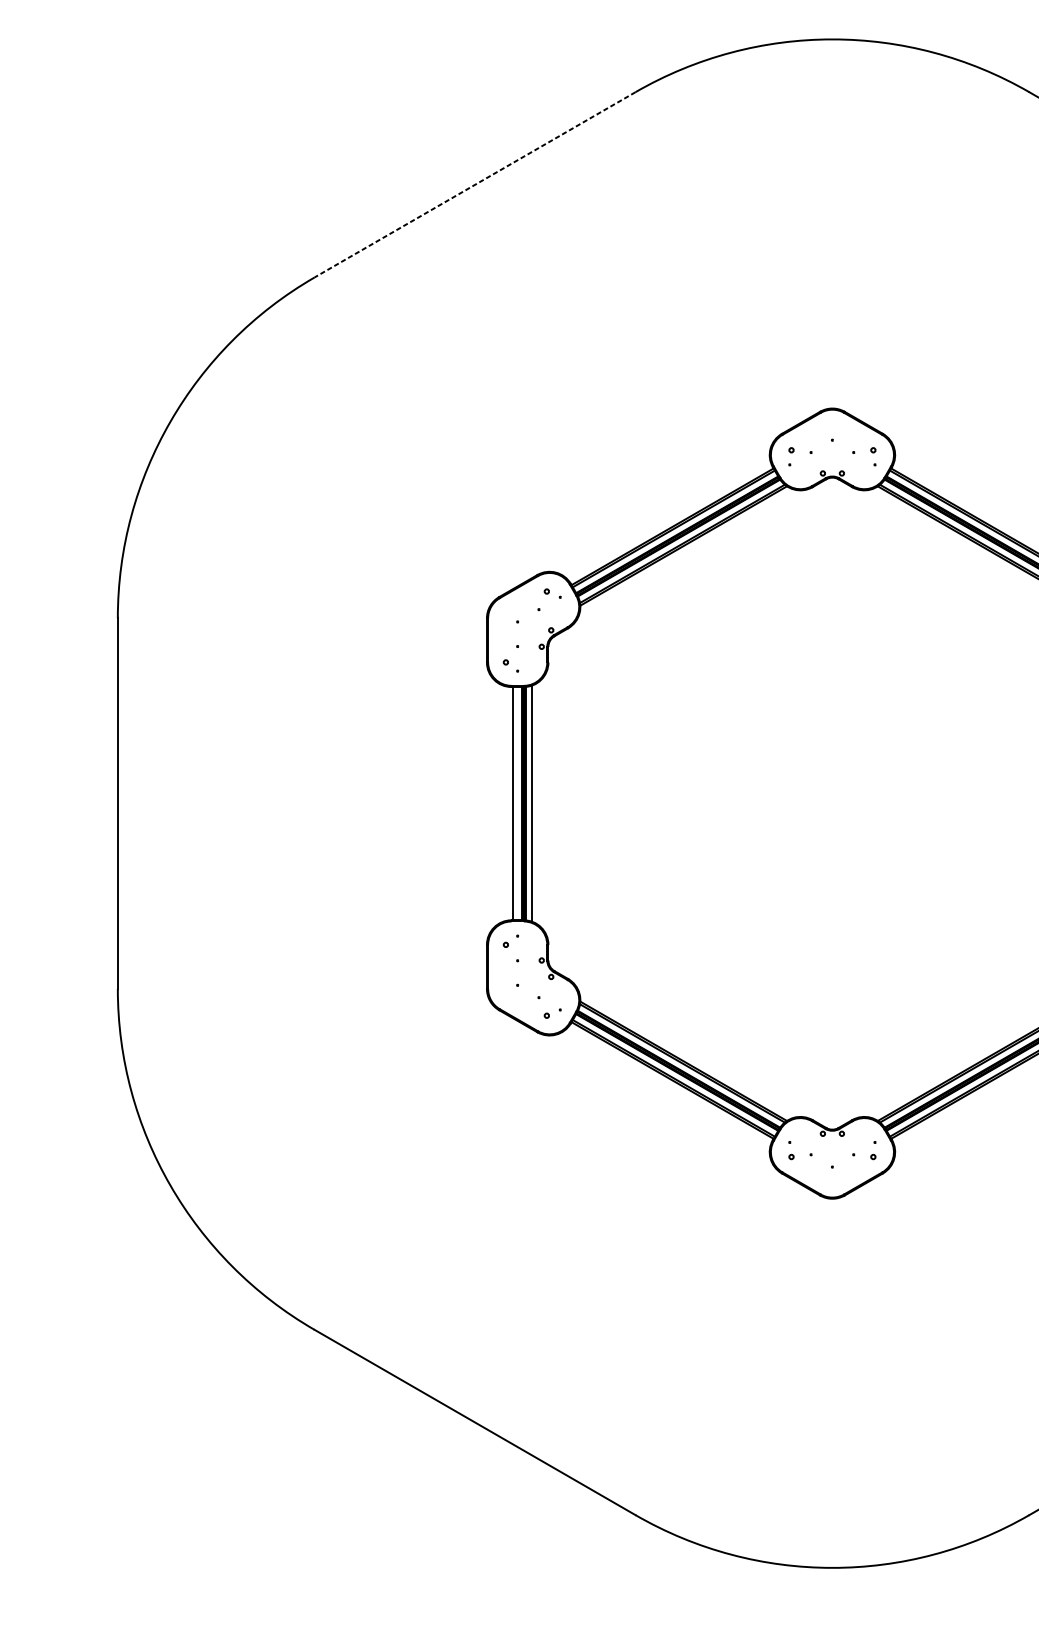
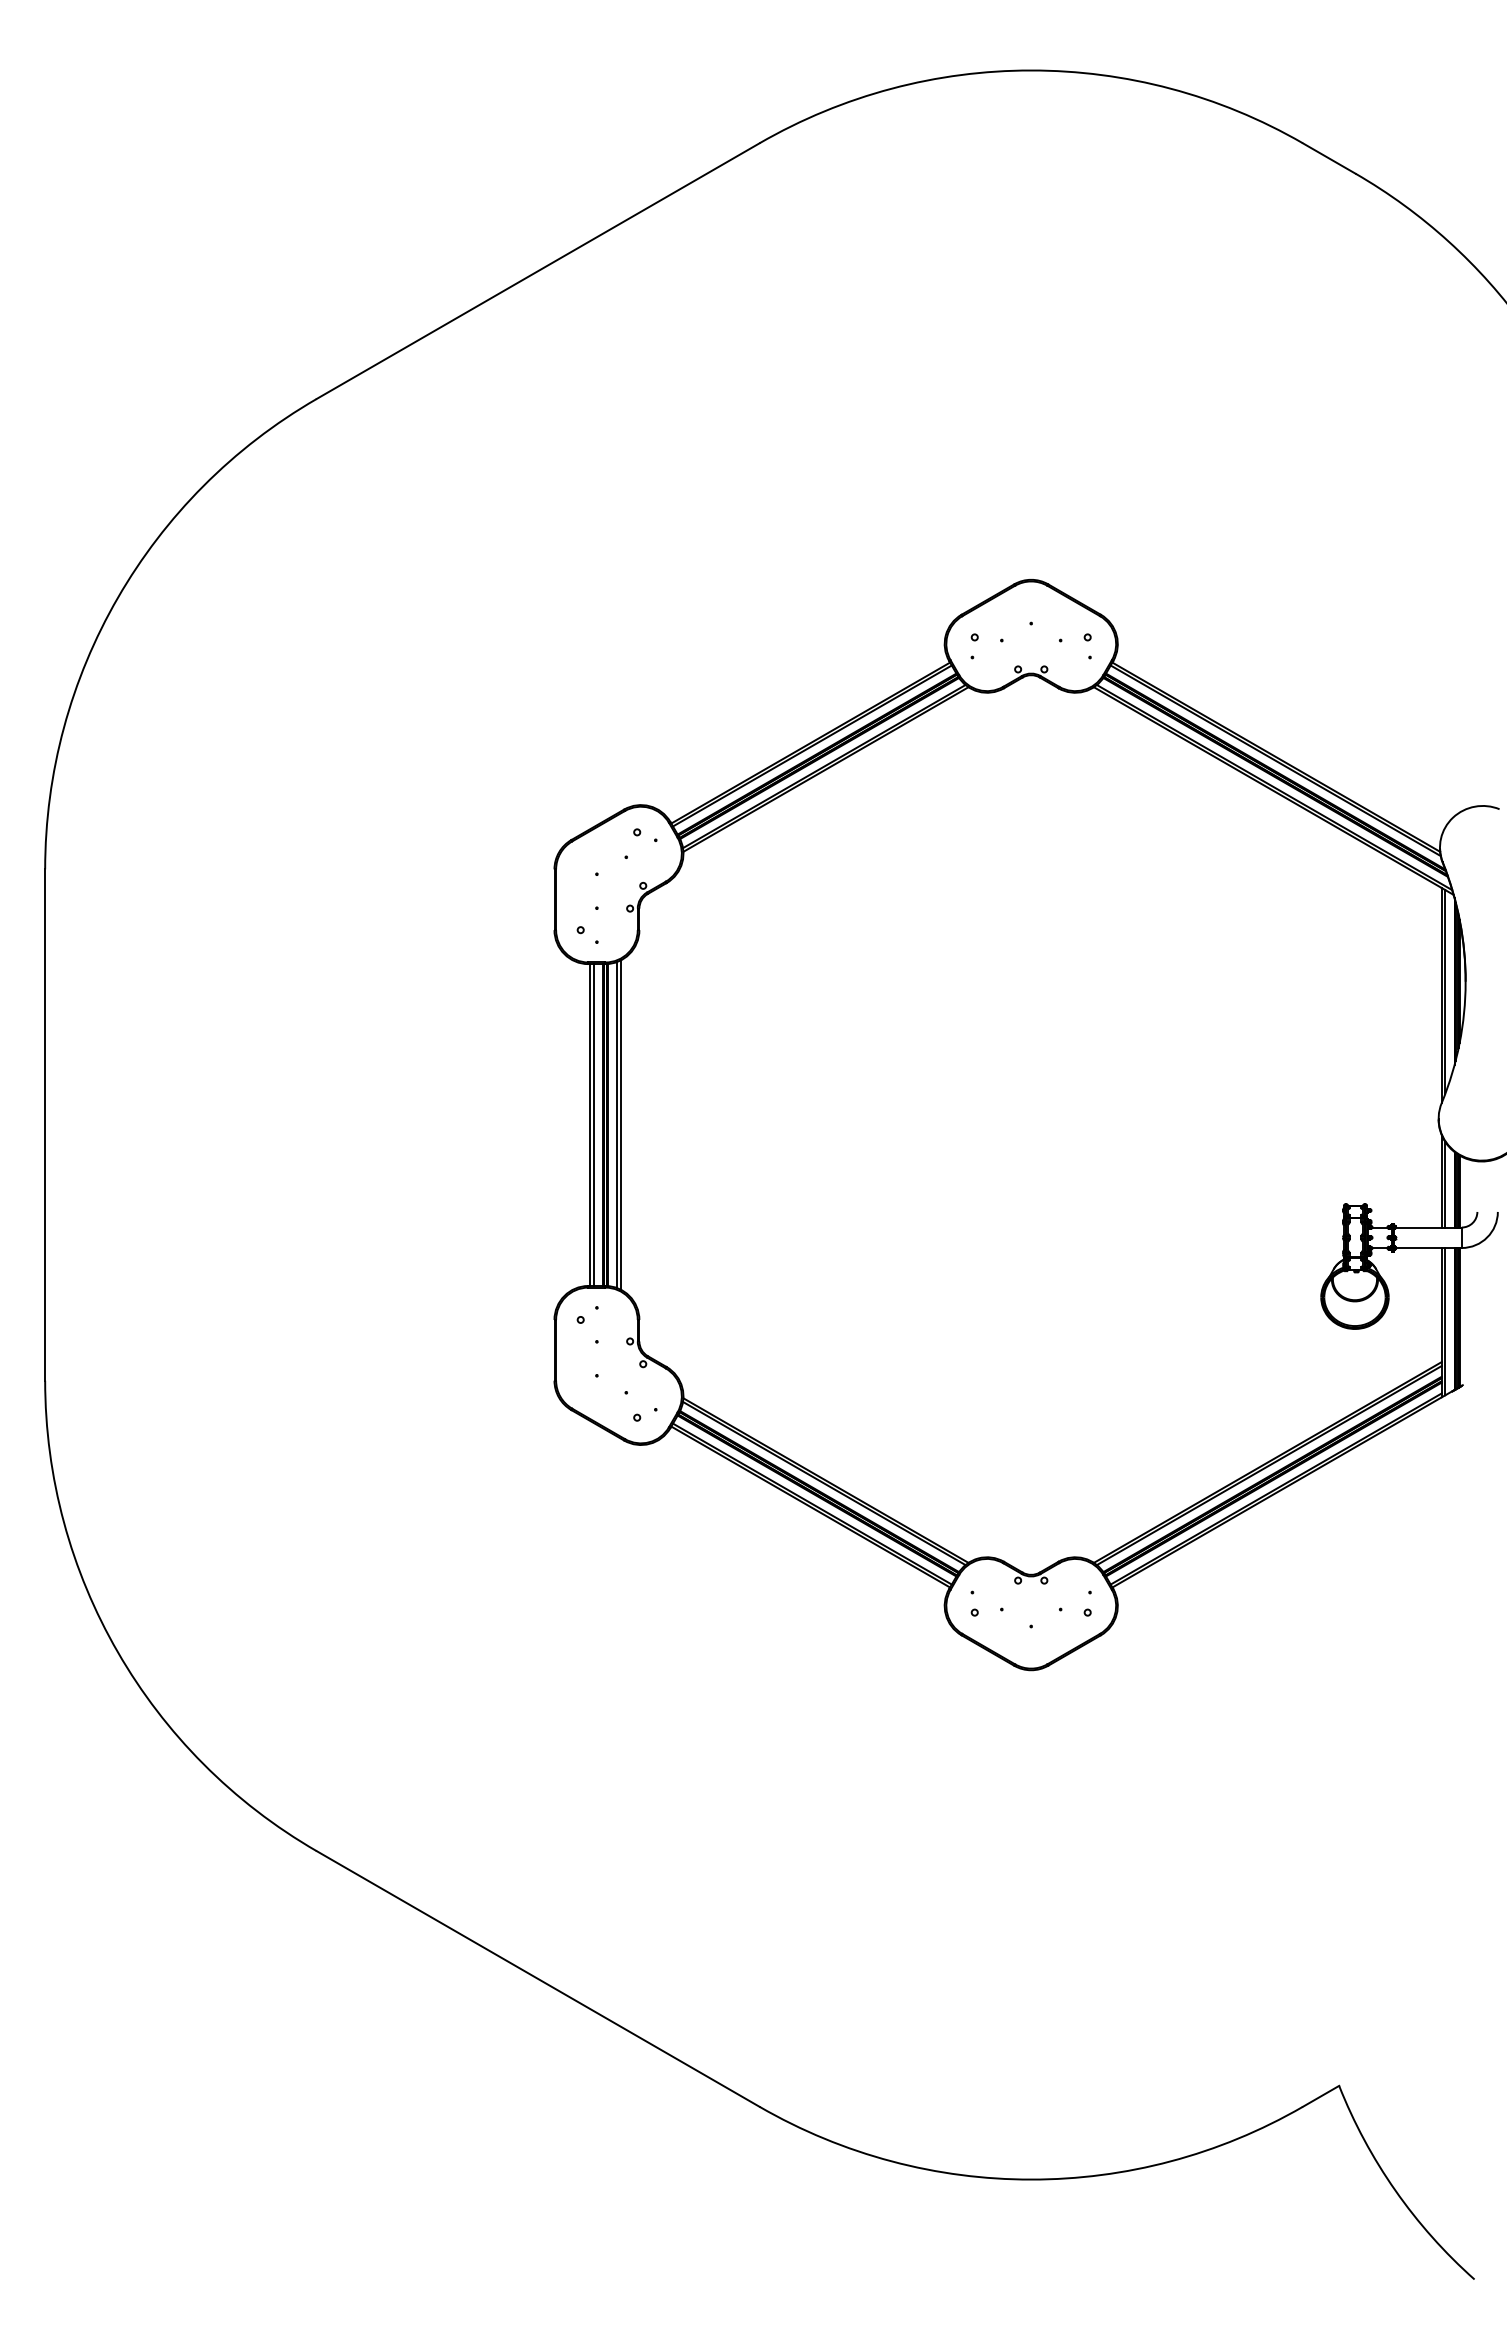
line: (475, 185) -> (538, 271), dashed -> solid
line: (515, 803) -> (593, 1125), added
line: (534, 803) -> (620, 1124), added

